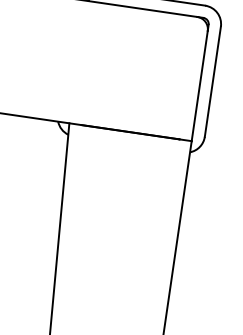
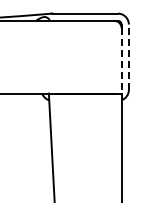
line: (212, 82) -> (128, 57), solid -> dashed
line: (199, 85) -> (121, 60), solid -> dashed

